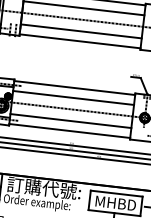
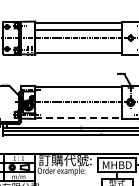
line: (80, 31) -> (78, 46), removed
line: (73, 98) -> (78, 94), removed
line: (70, 120) -> (78, 110), removed
line: (70, 130) -> (79, 117), solid -> dashed

